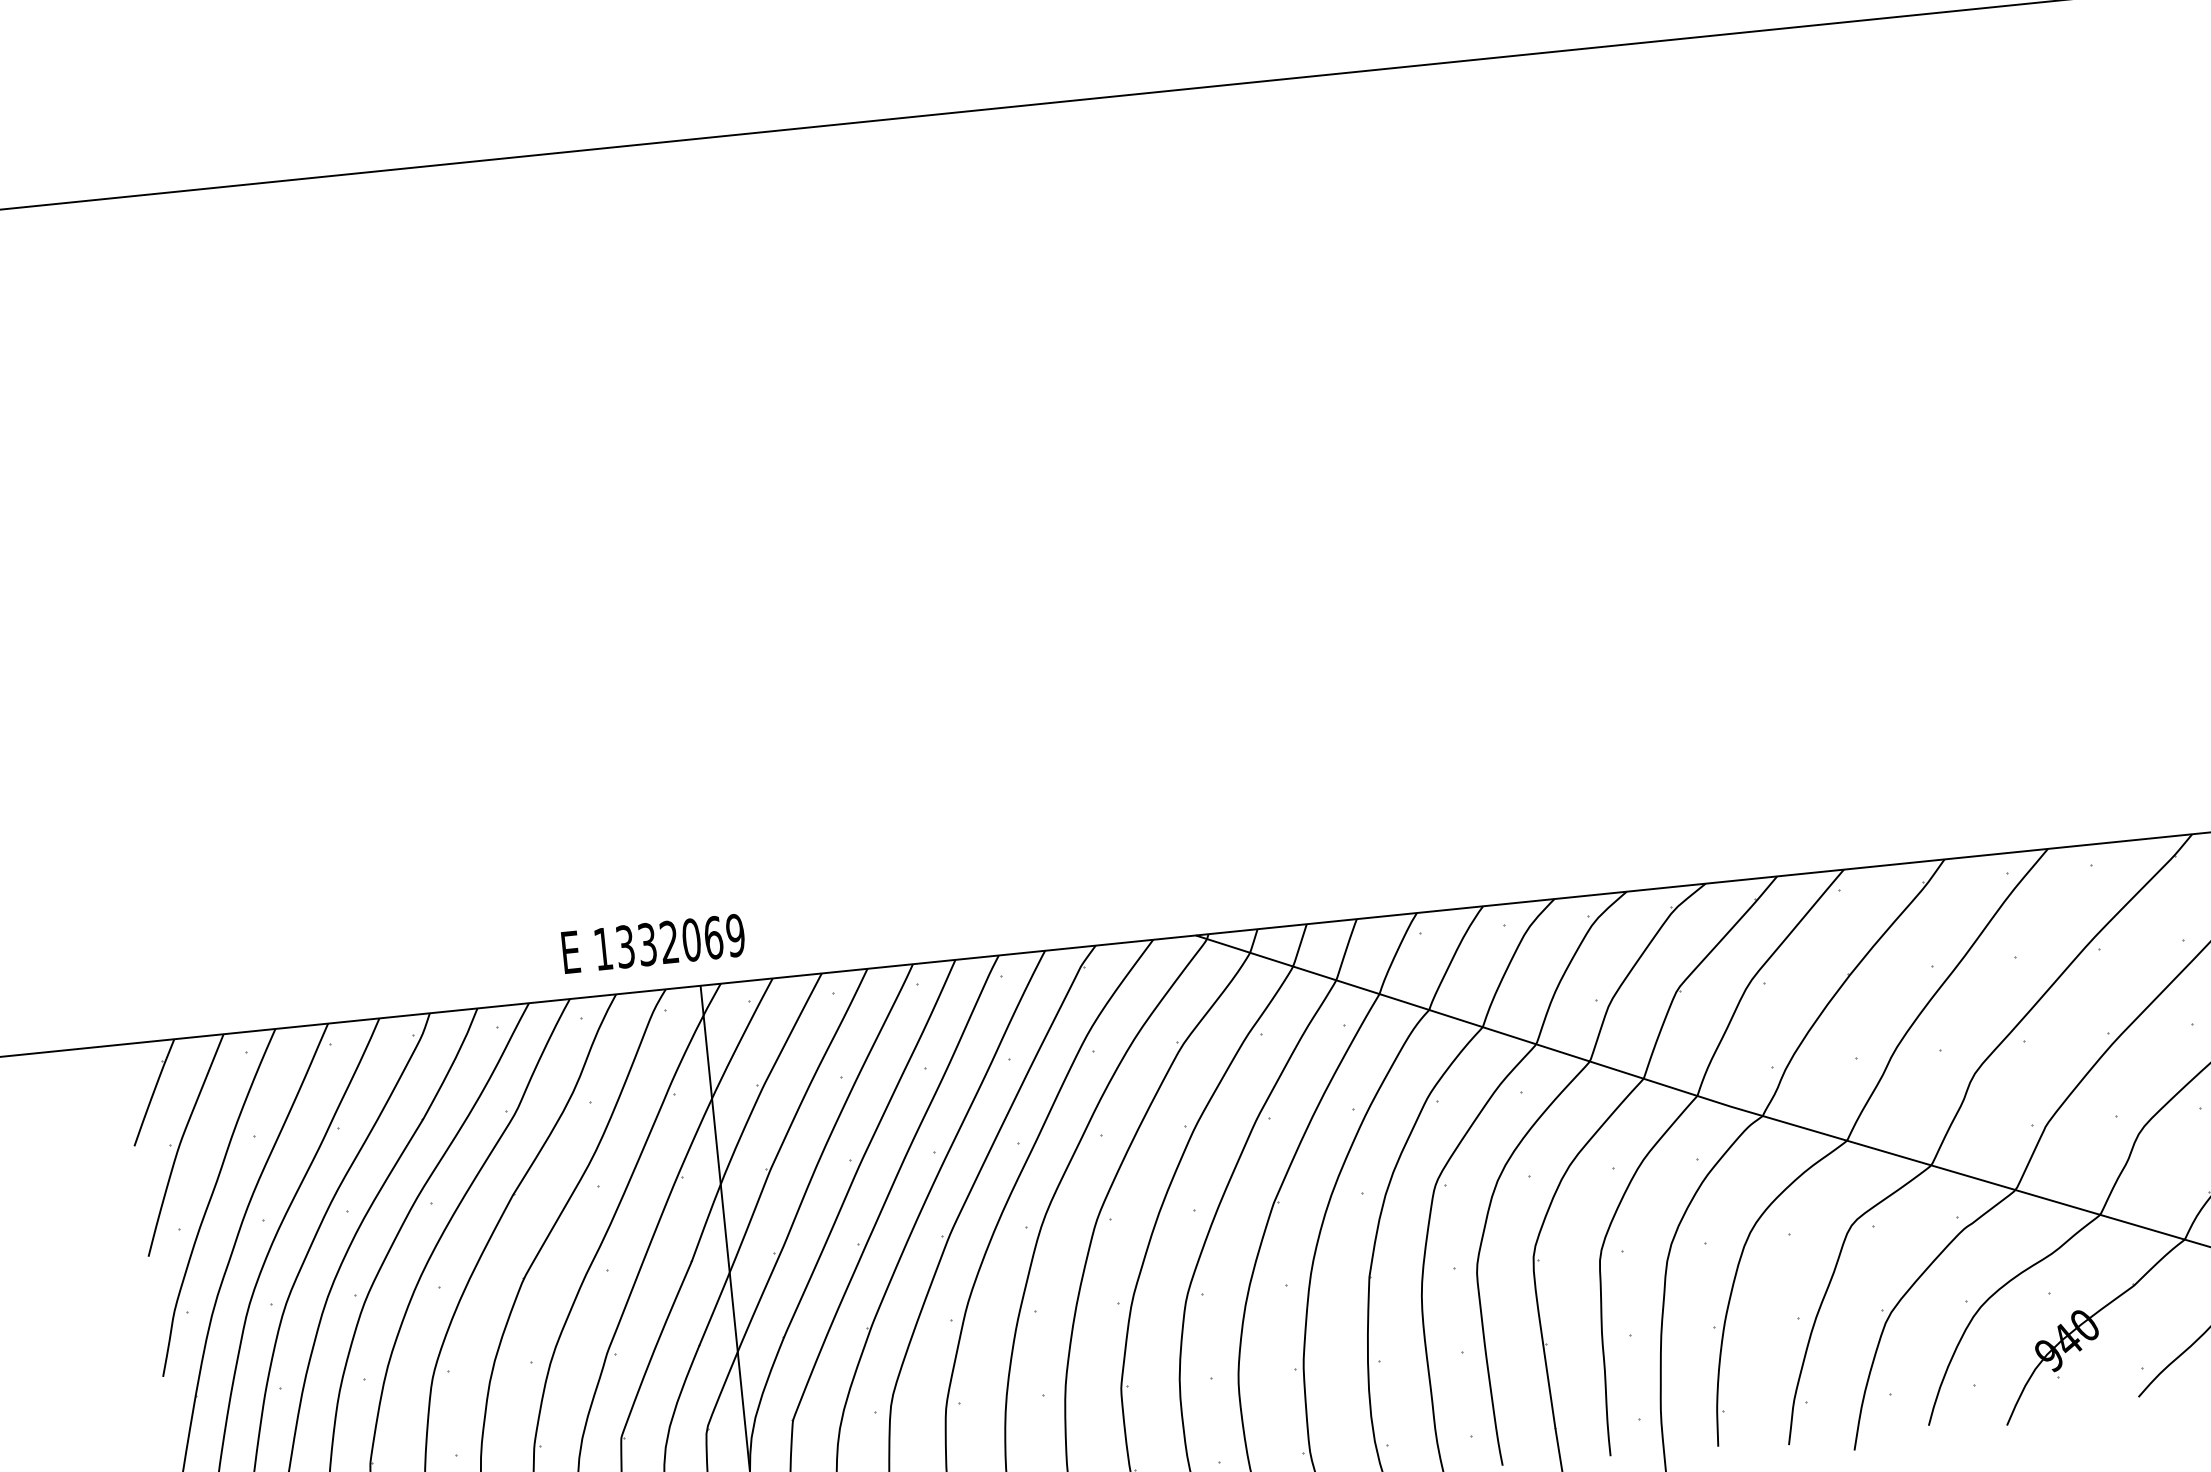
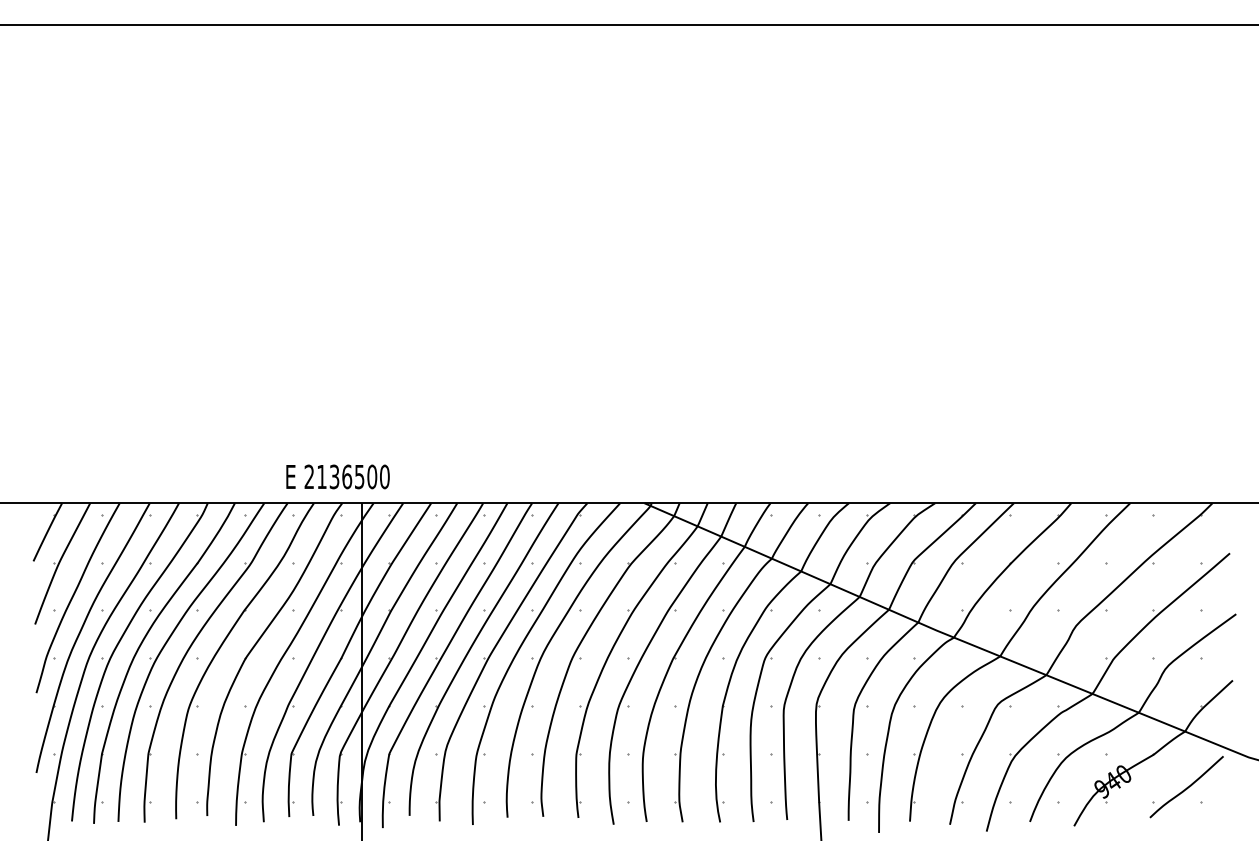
text: (668, 941) -> (346, 476), 1332069 -> 2136500

